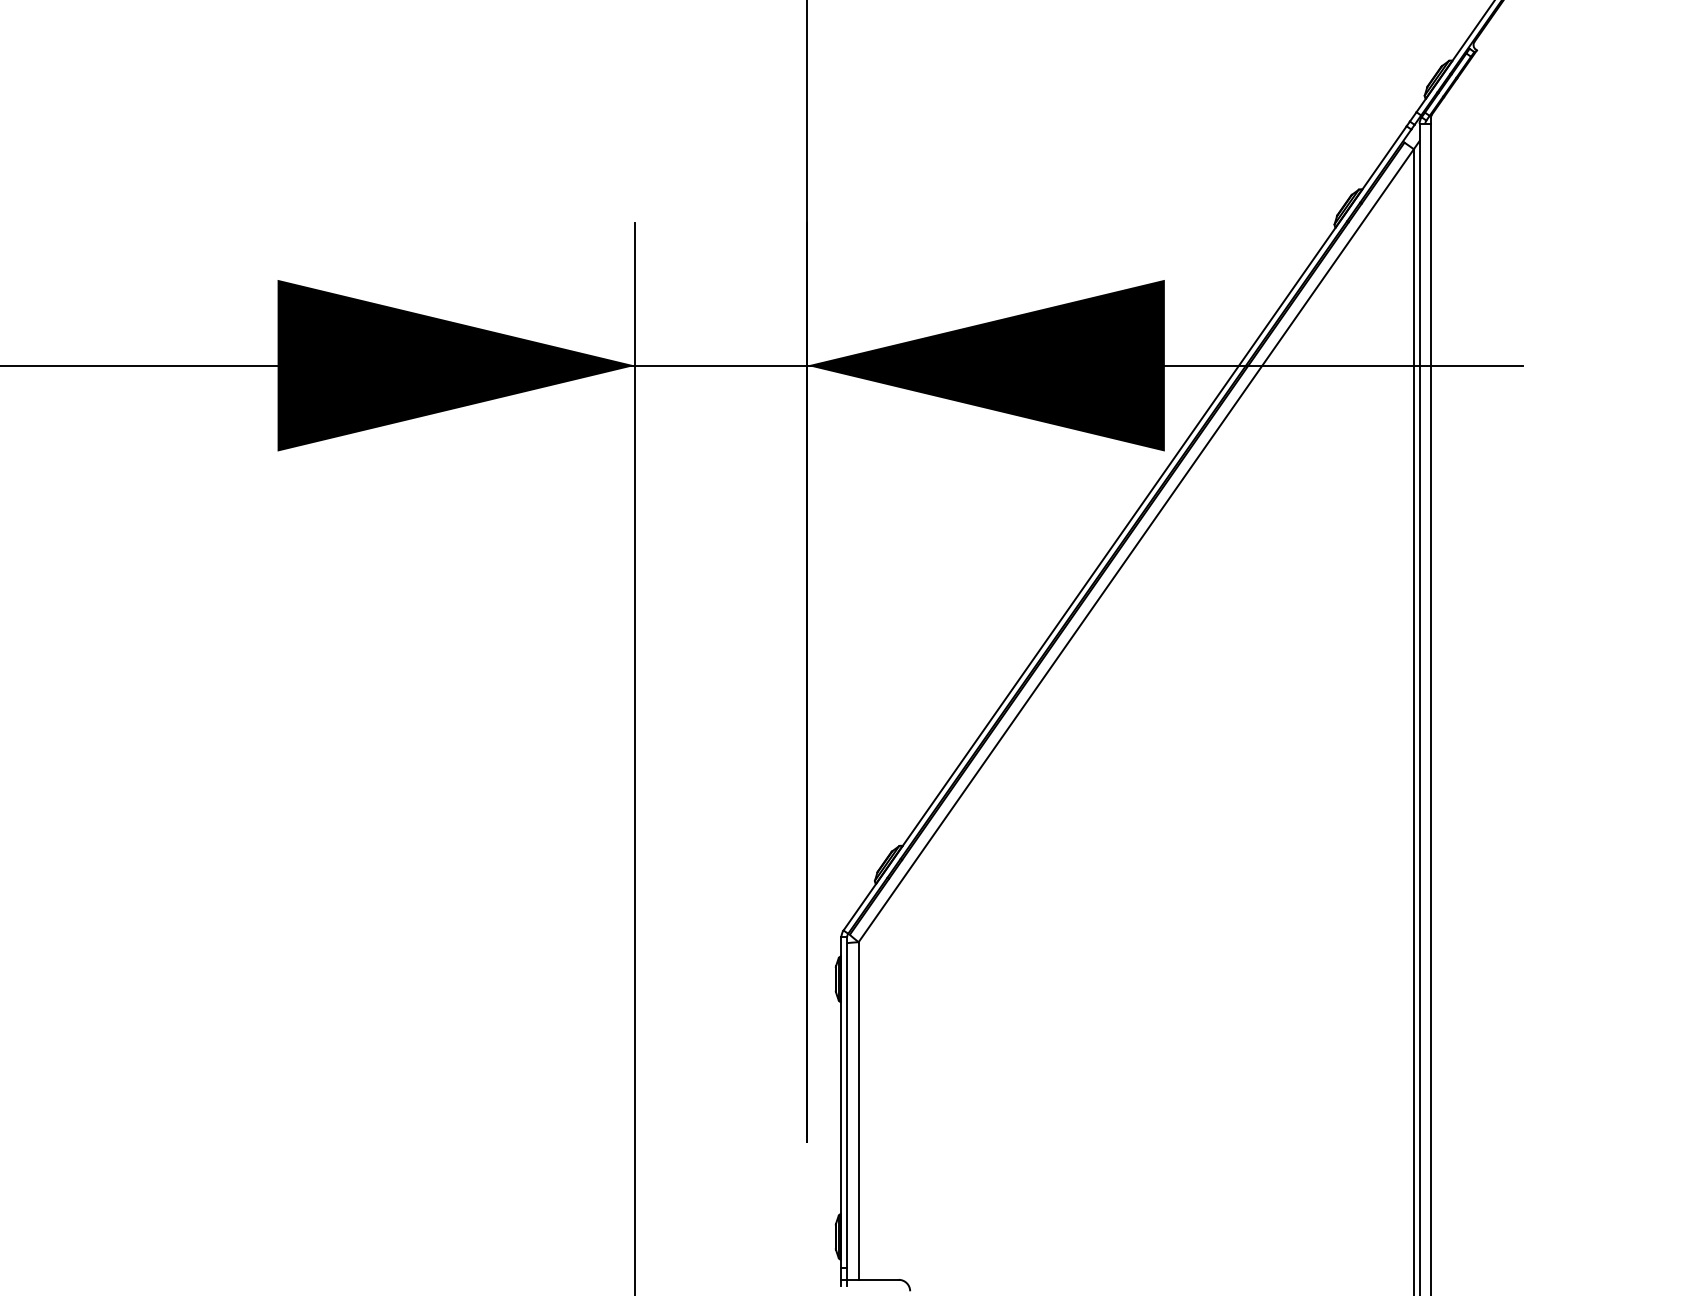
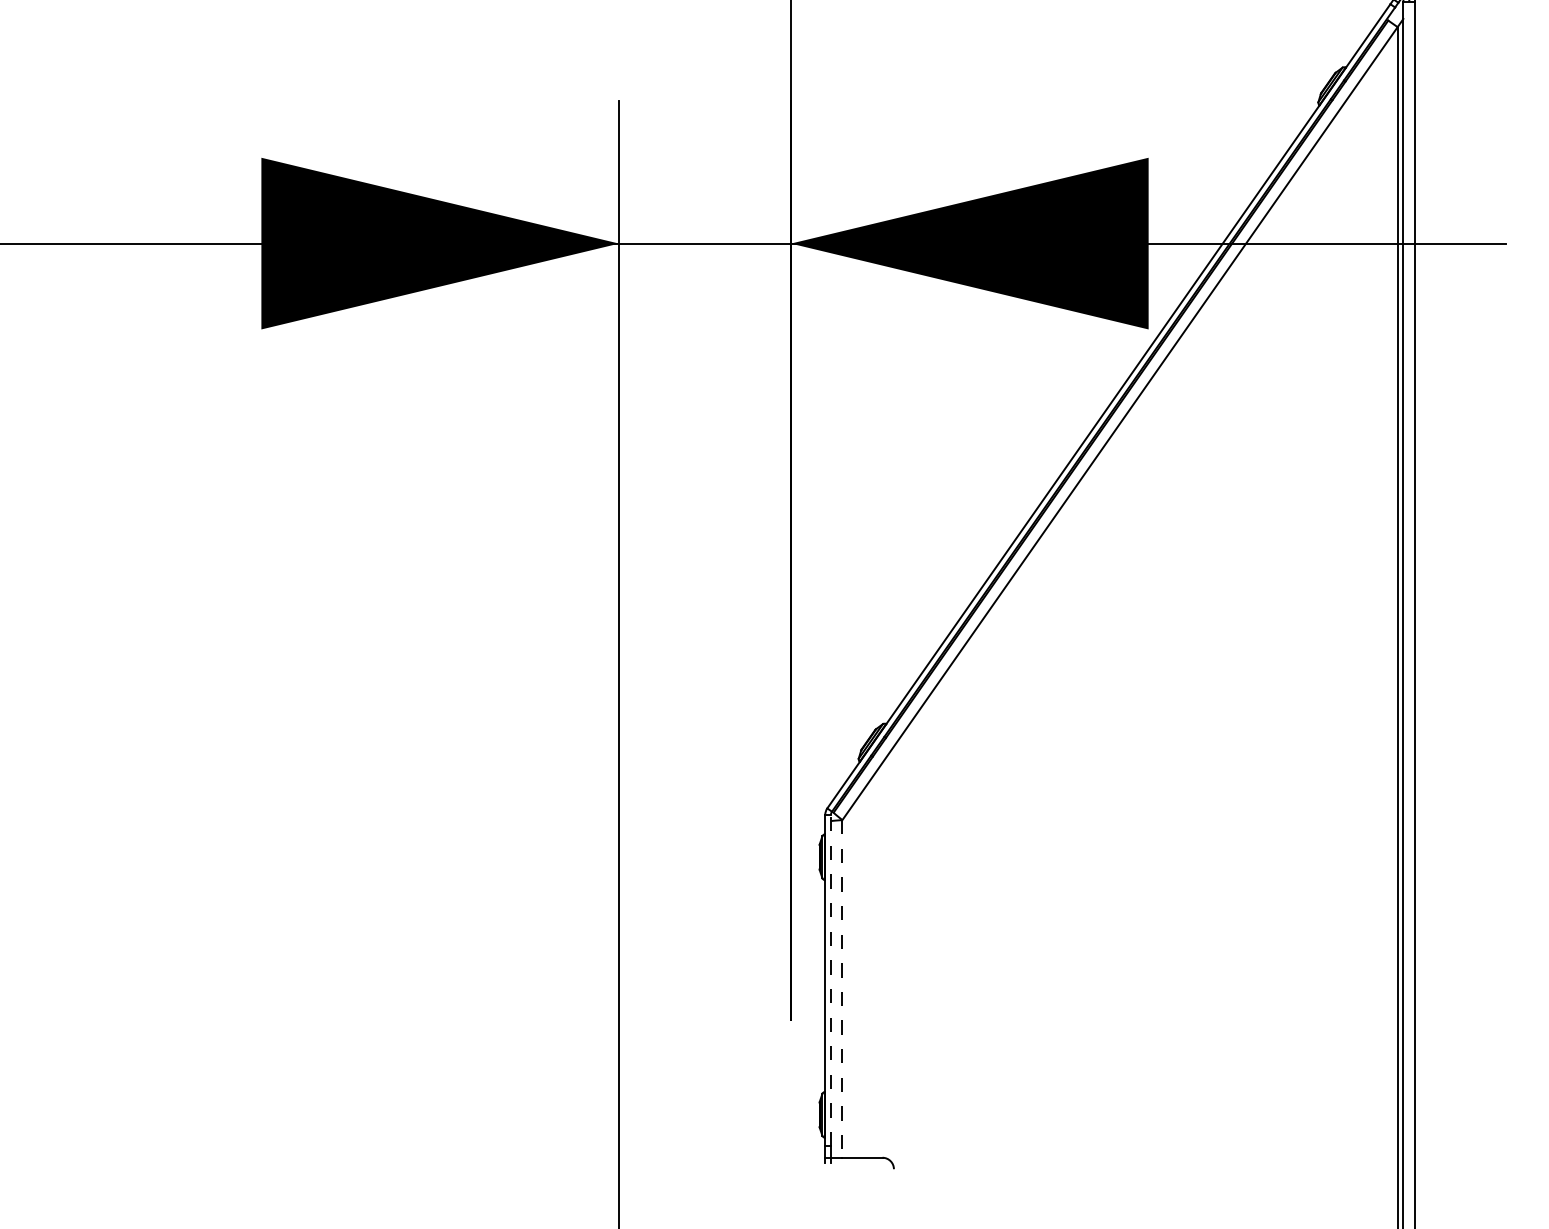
line: (847, 1102) -> (831, 980), solid -> dashed
line: (858, 1111) -> (842, 989), solid -> dashed

